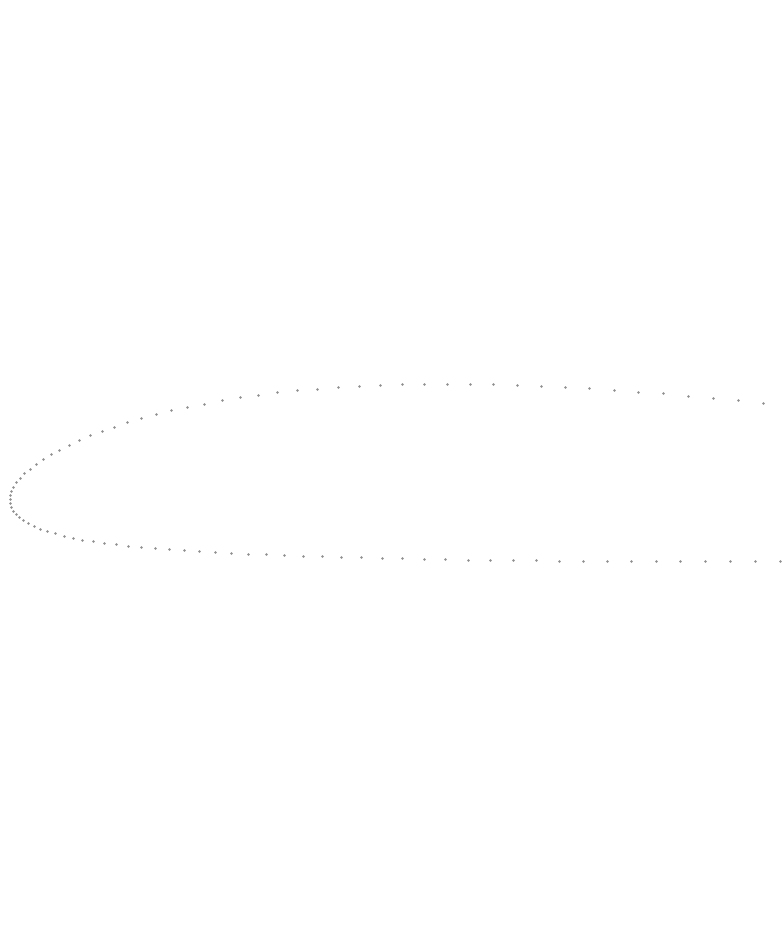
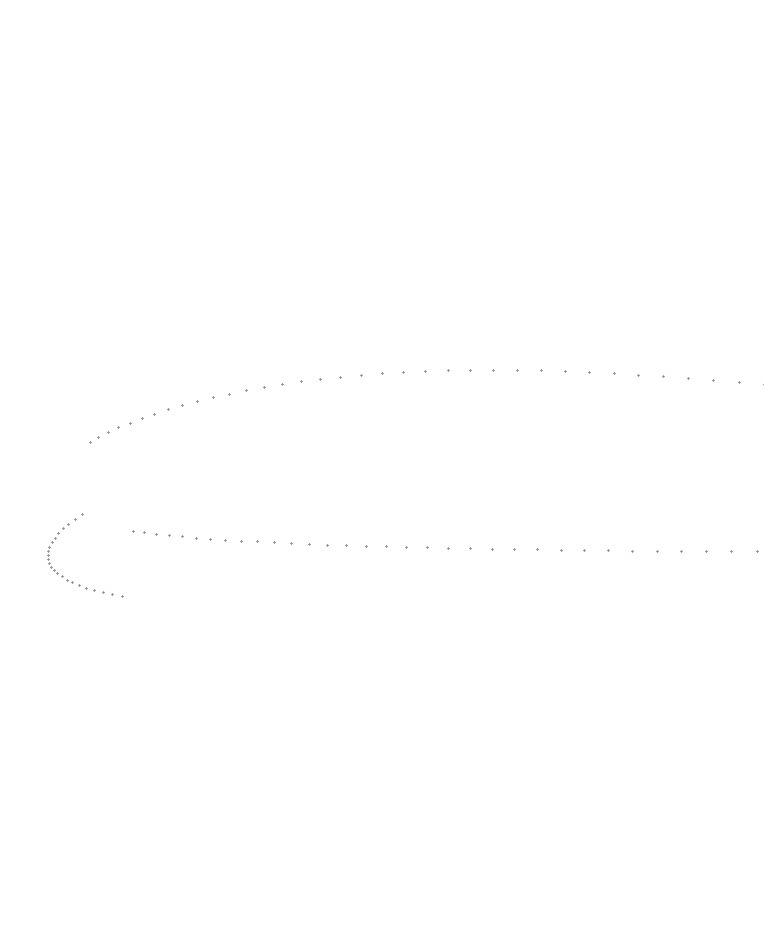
part: (34, 525) -> (73, 581), moved

